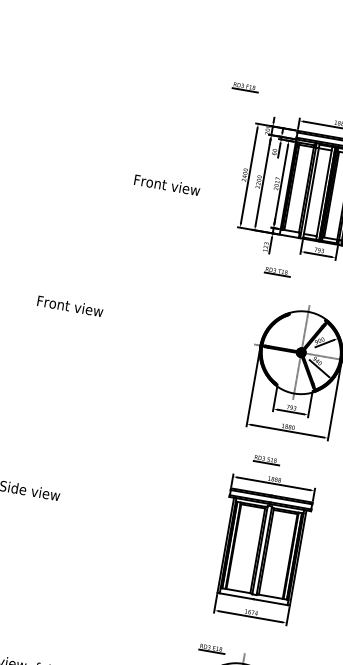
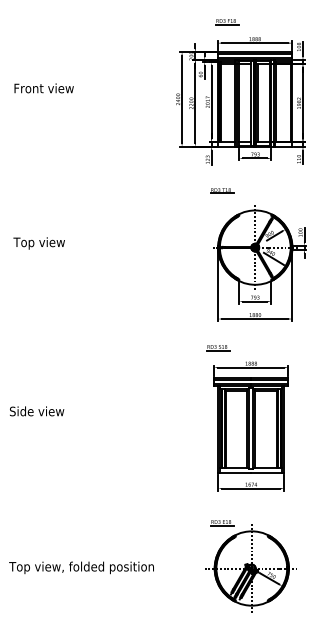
part: (245, 88) -> (227, 22), moved
text: (166, 185) -> (43, 88), moved
part: (278, 271) -> (222, 190), moved
text: (69, 307) -> (43, 243), Front view -> Top view
part: (266, 460) -> (218, 348), moved

